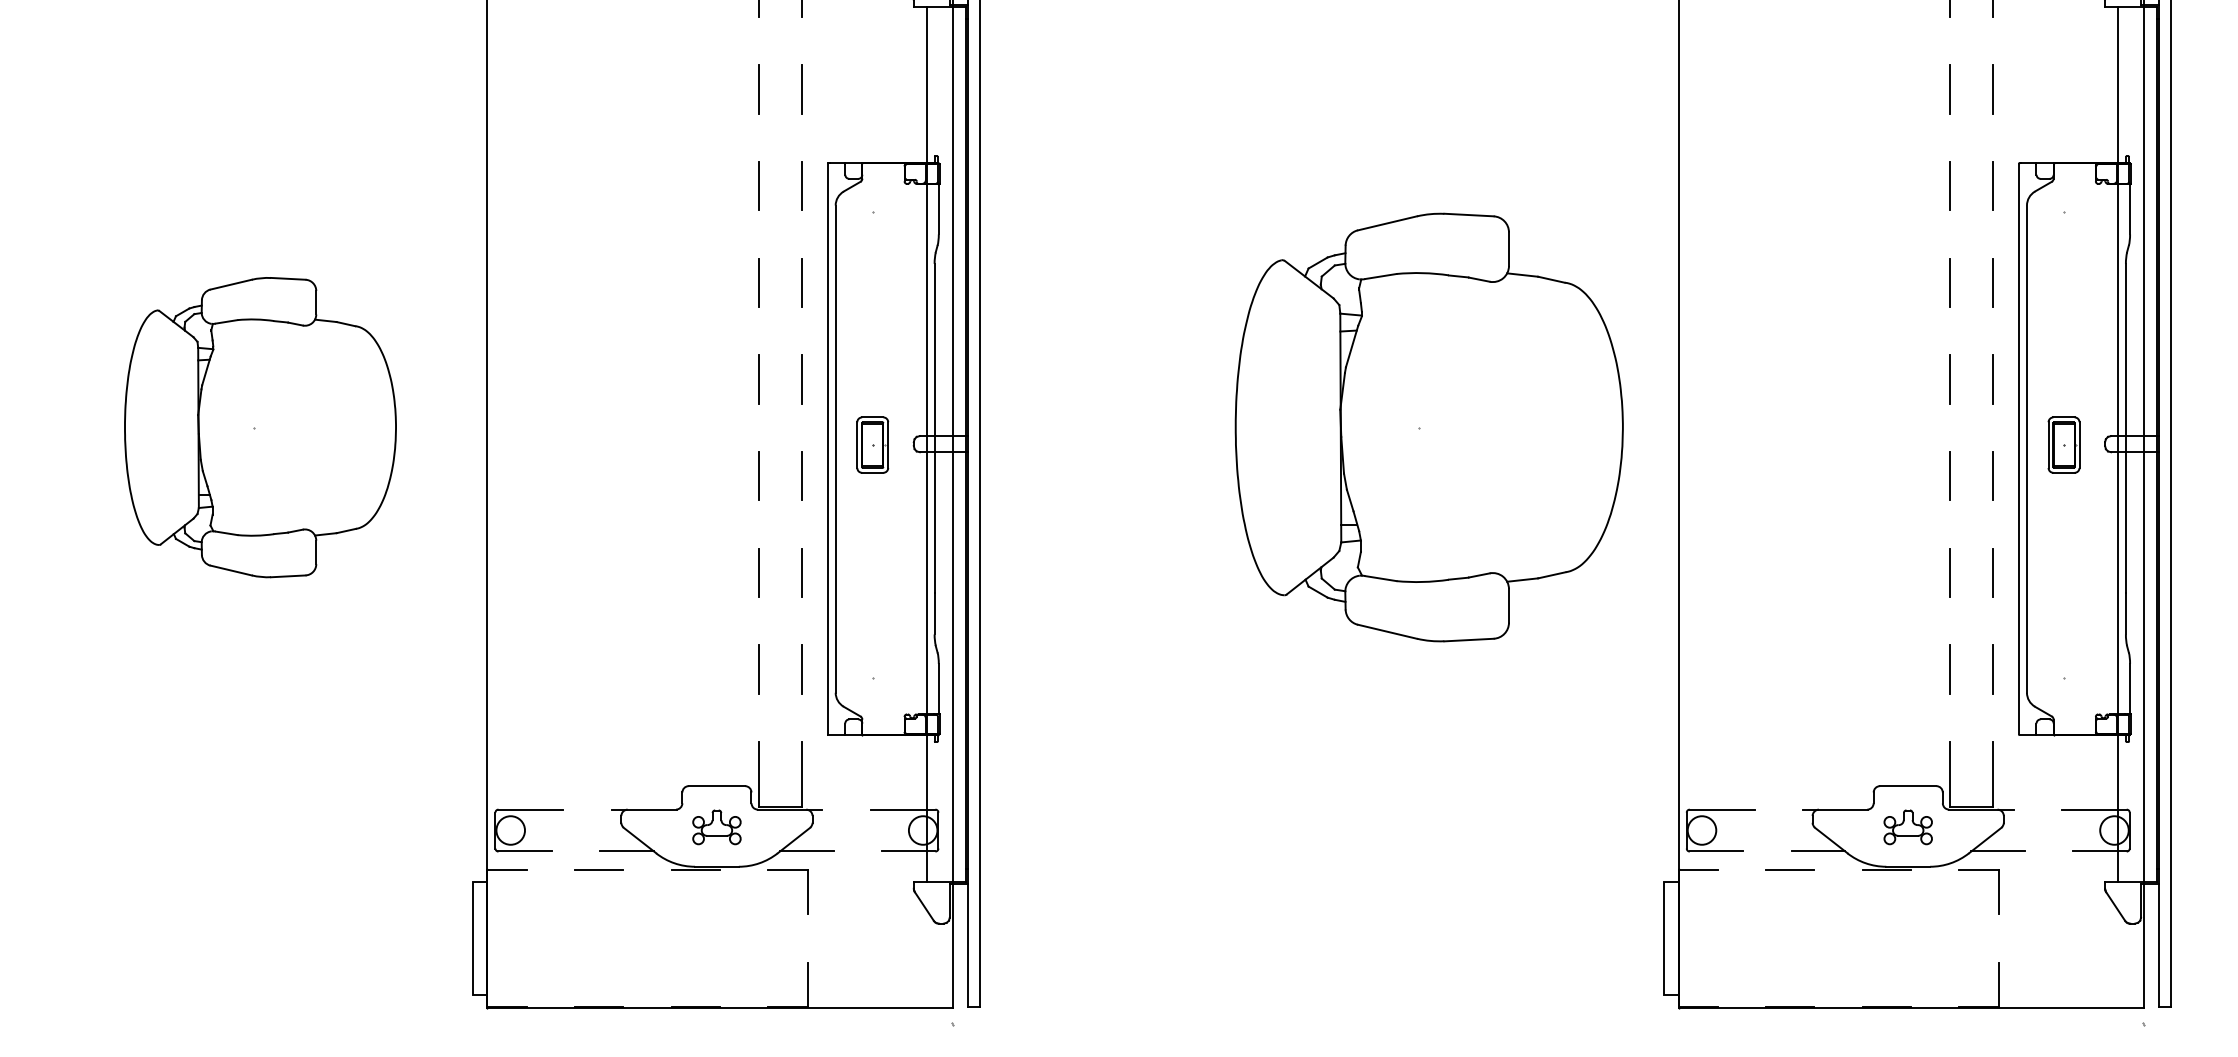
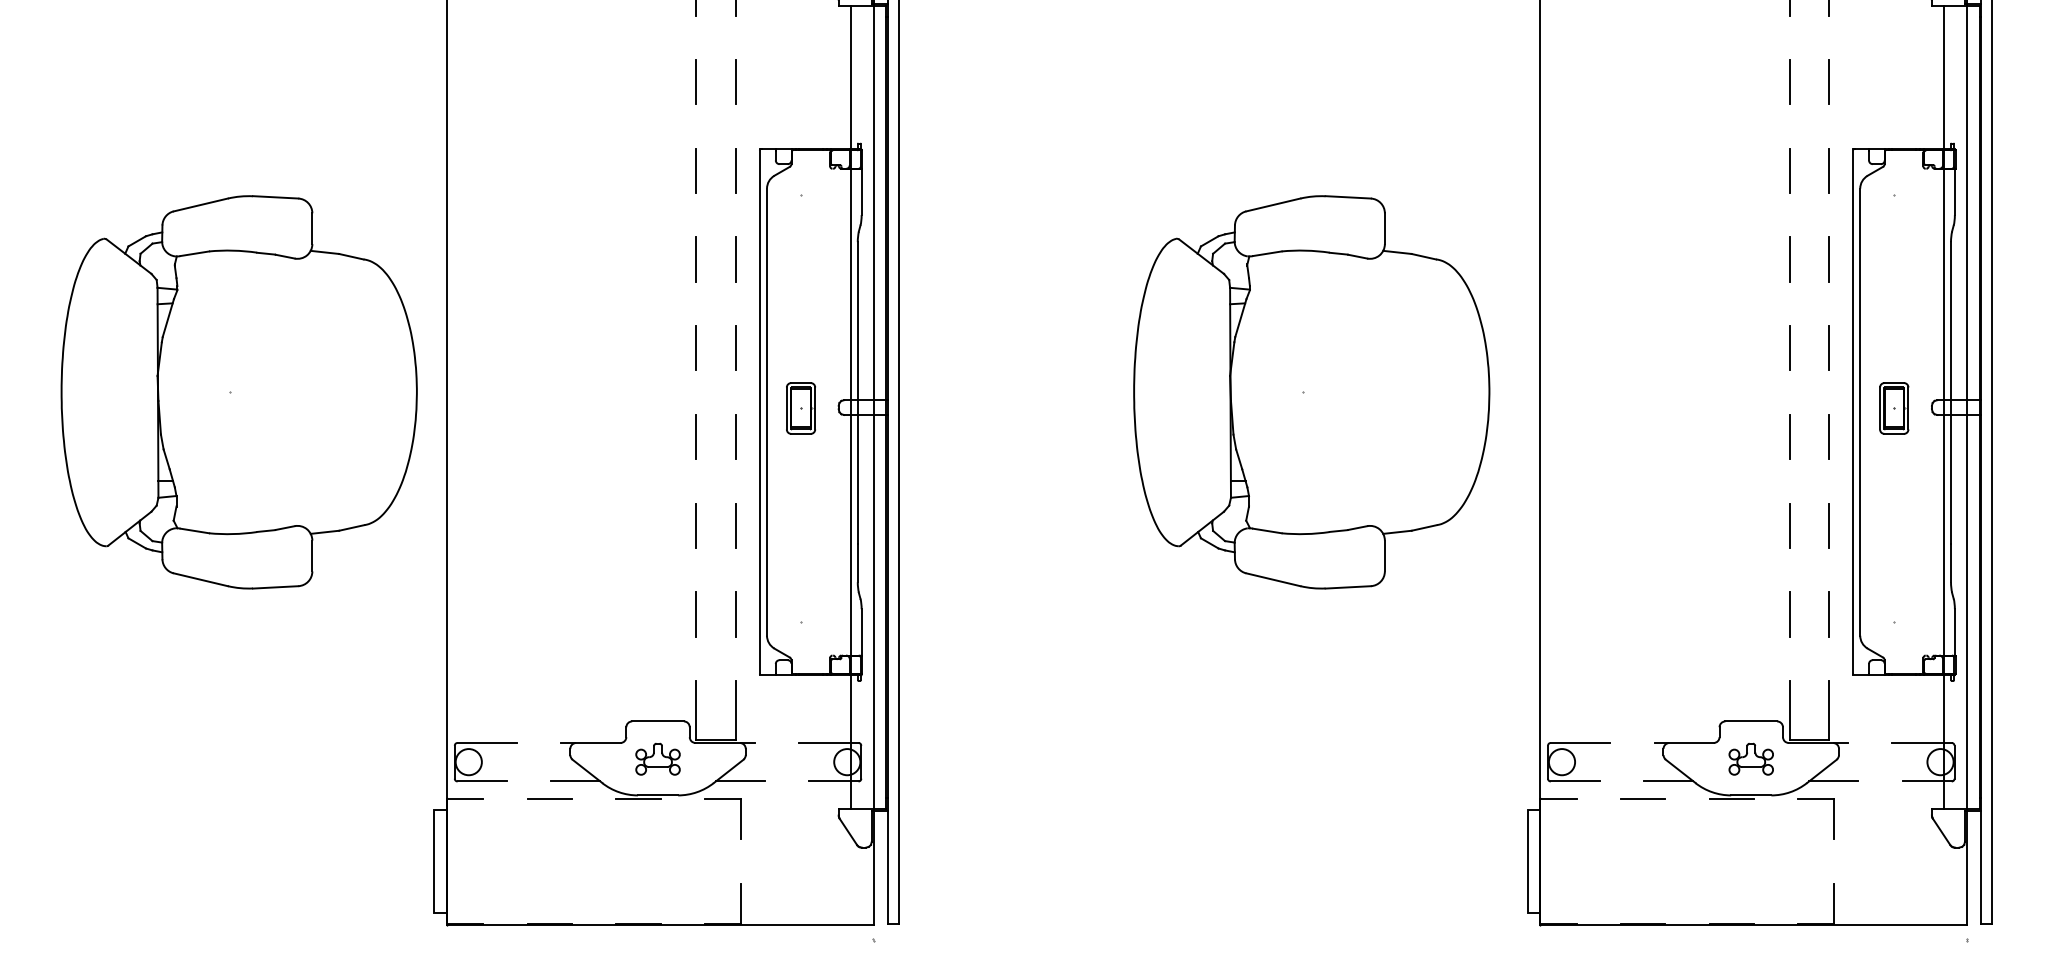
part: (259, 427) -> (238, 392), size x1.43

